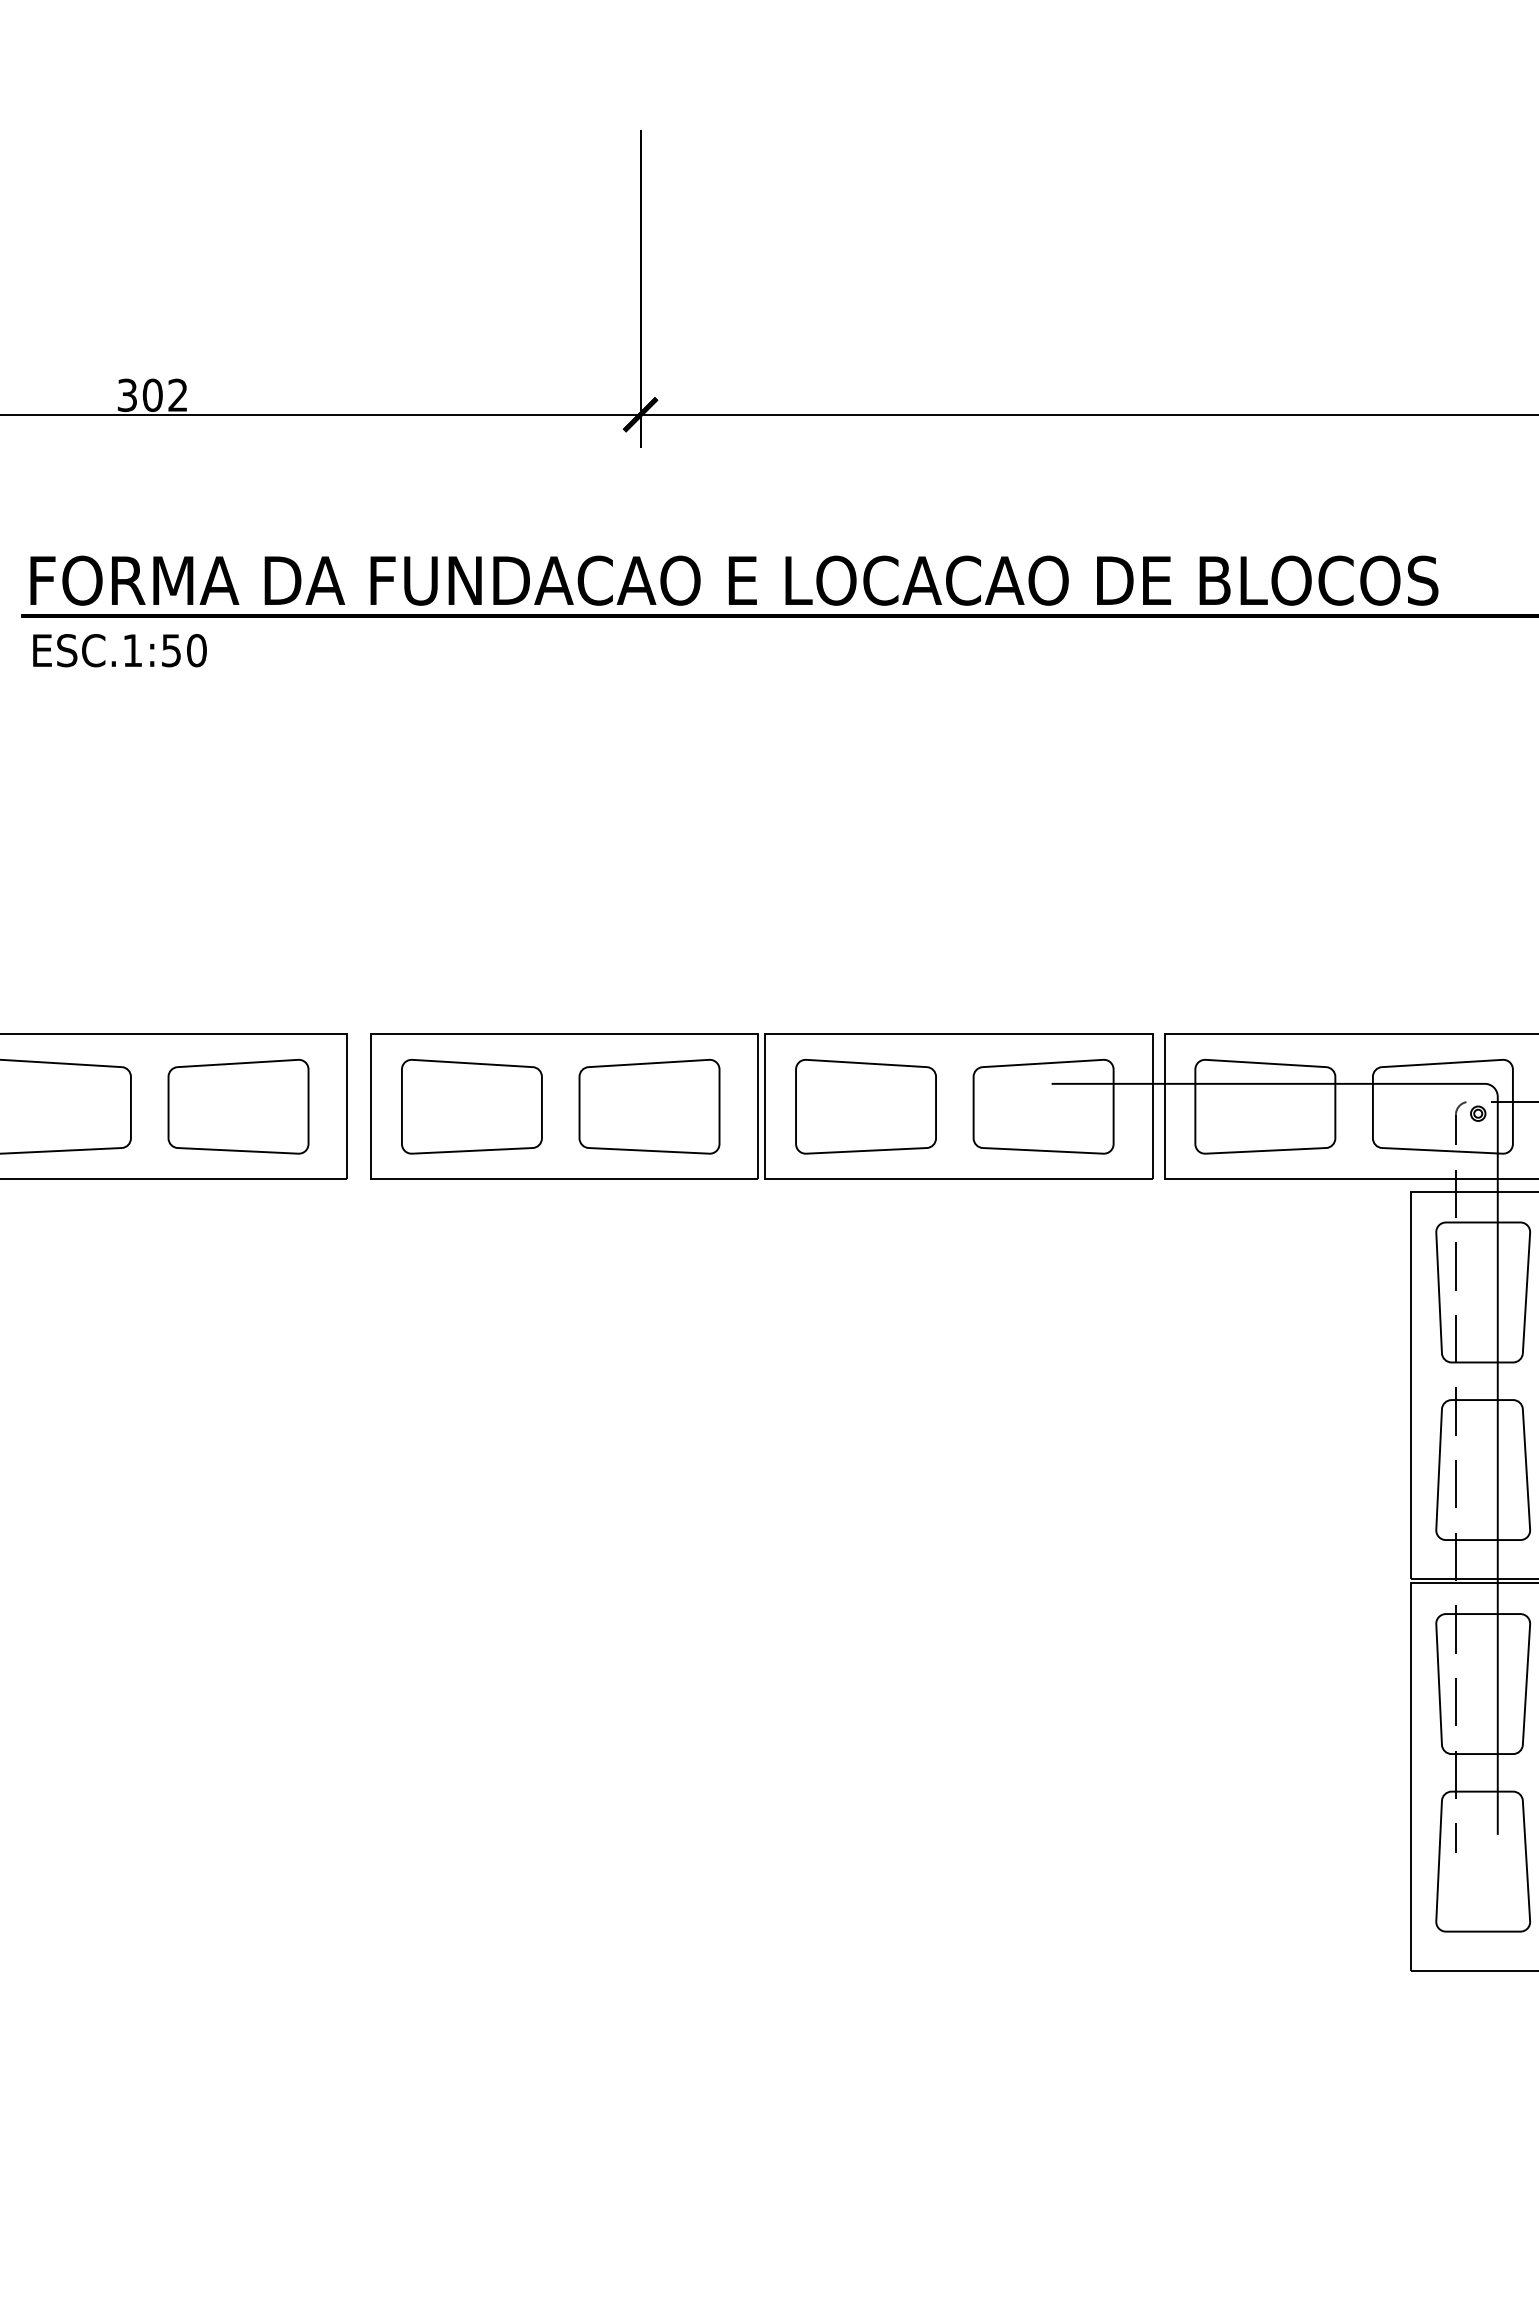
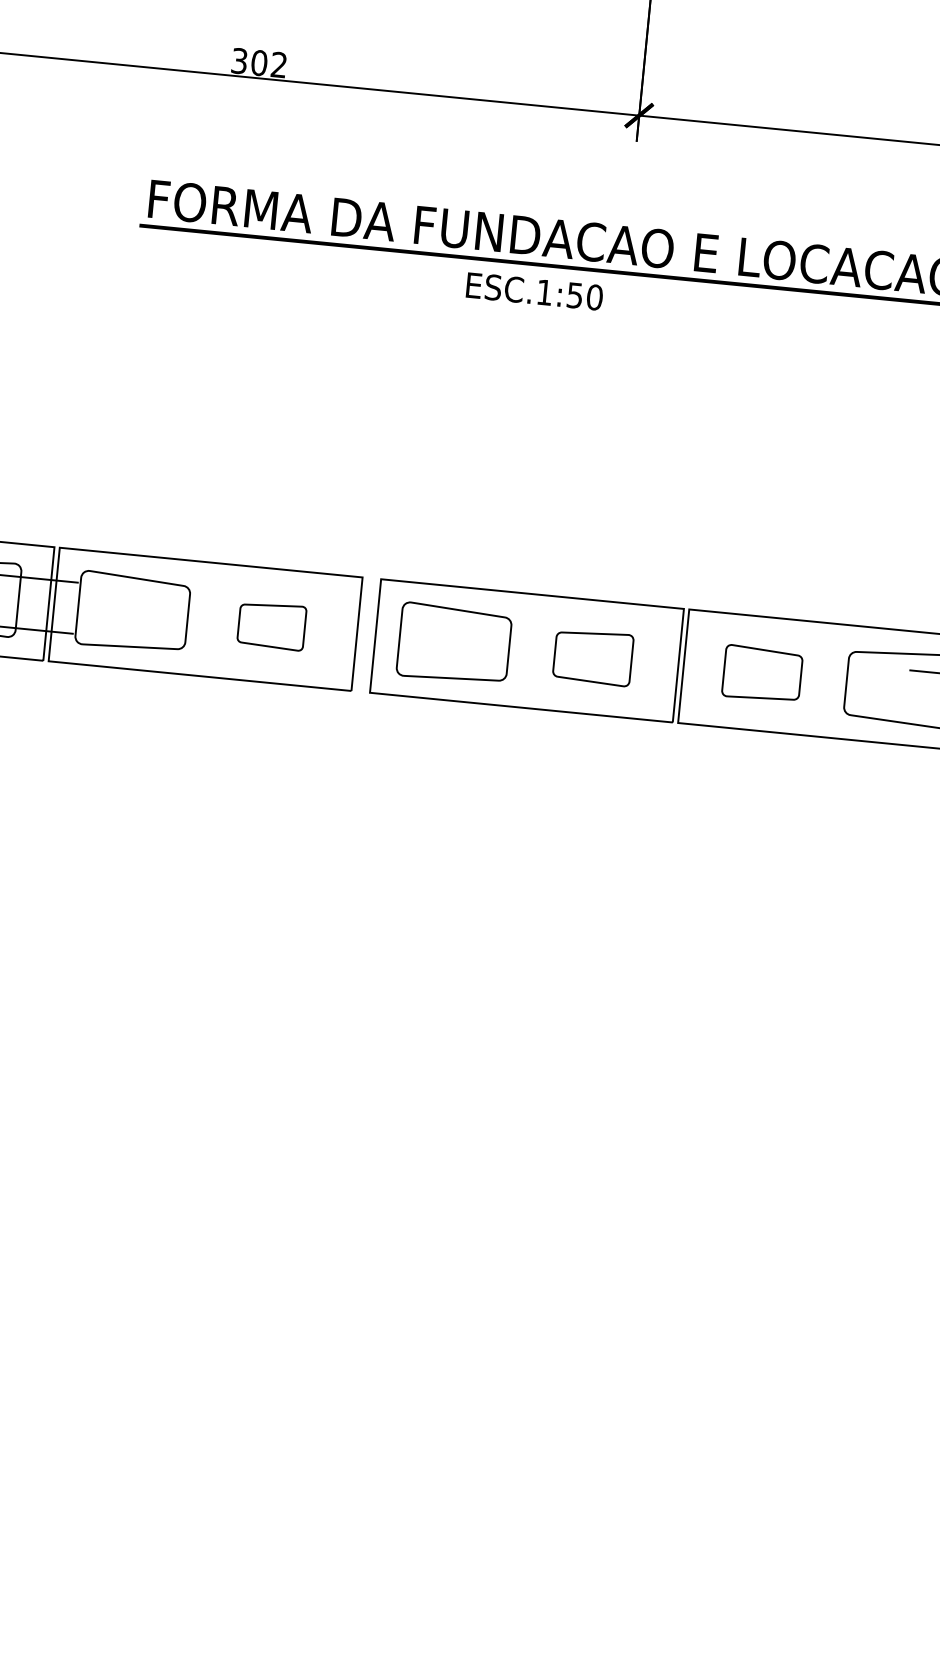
text: (119, 650) -> (534, 291), moved
part: (238, 1106) -> (271, 625), size x0.6
part: (649, 1106) -> (593, 657), size x0.7
part: (865, 1106) -> (762, 673), size x0.7

